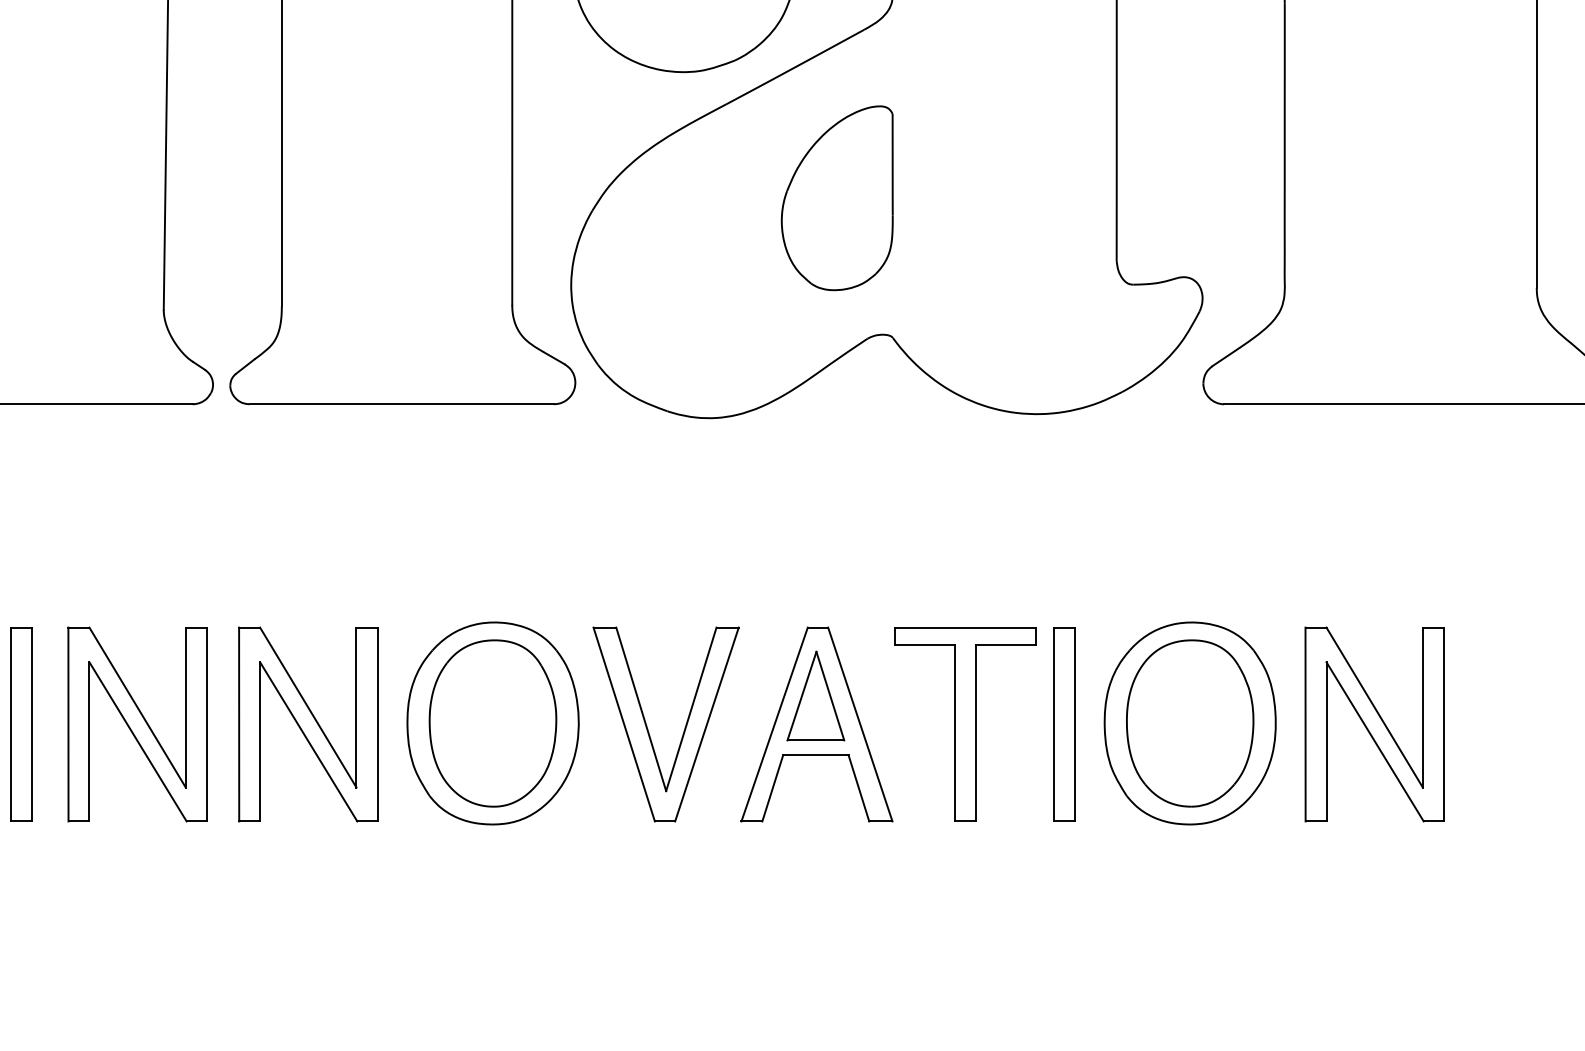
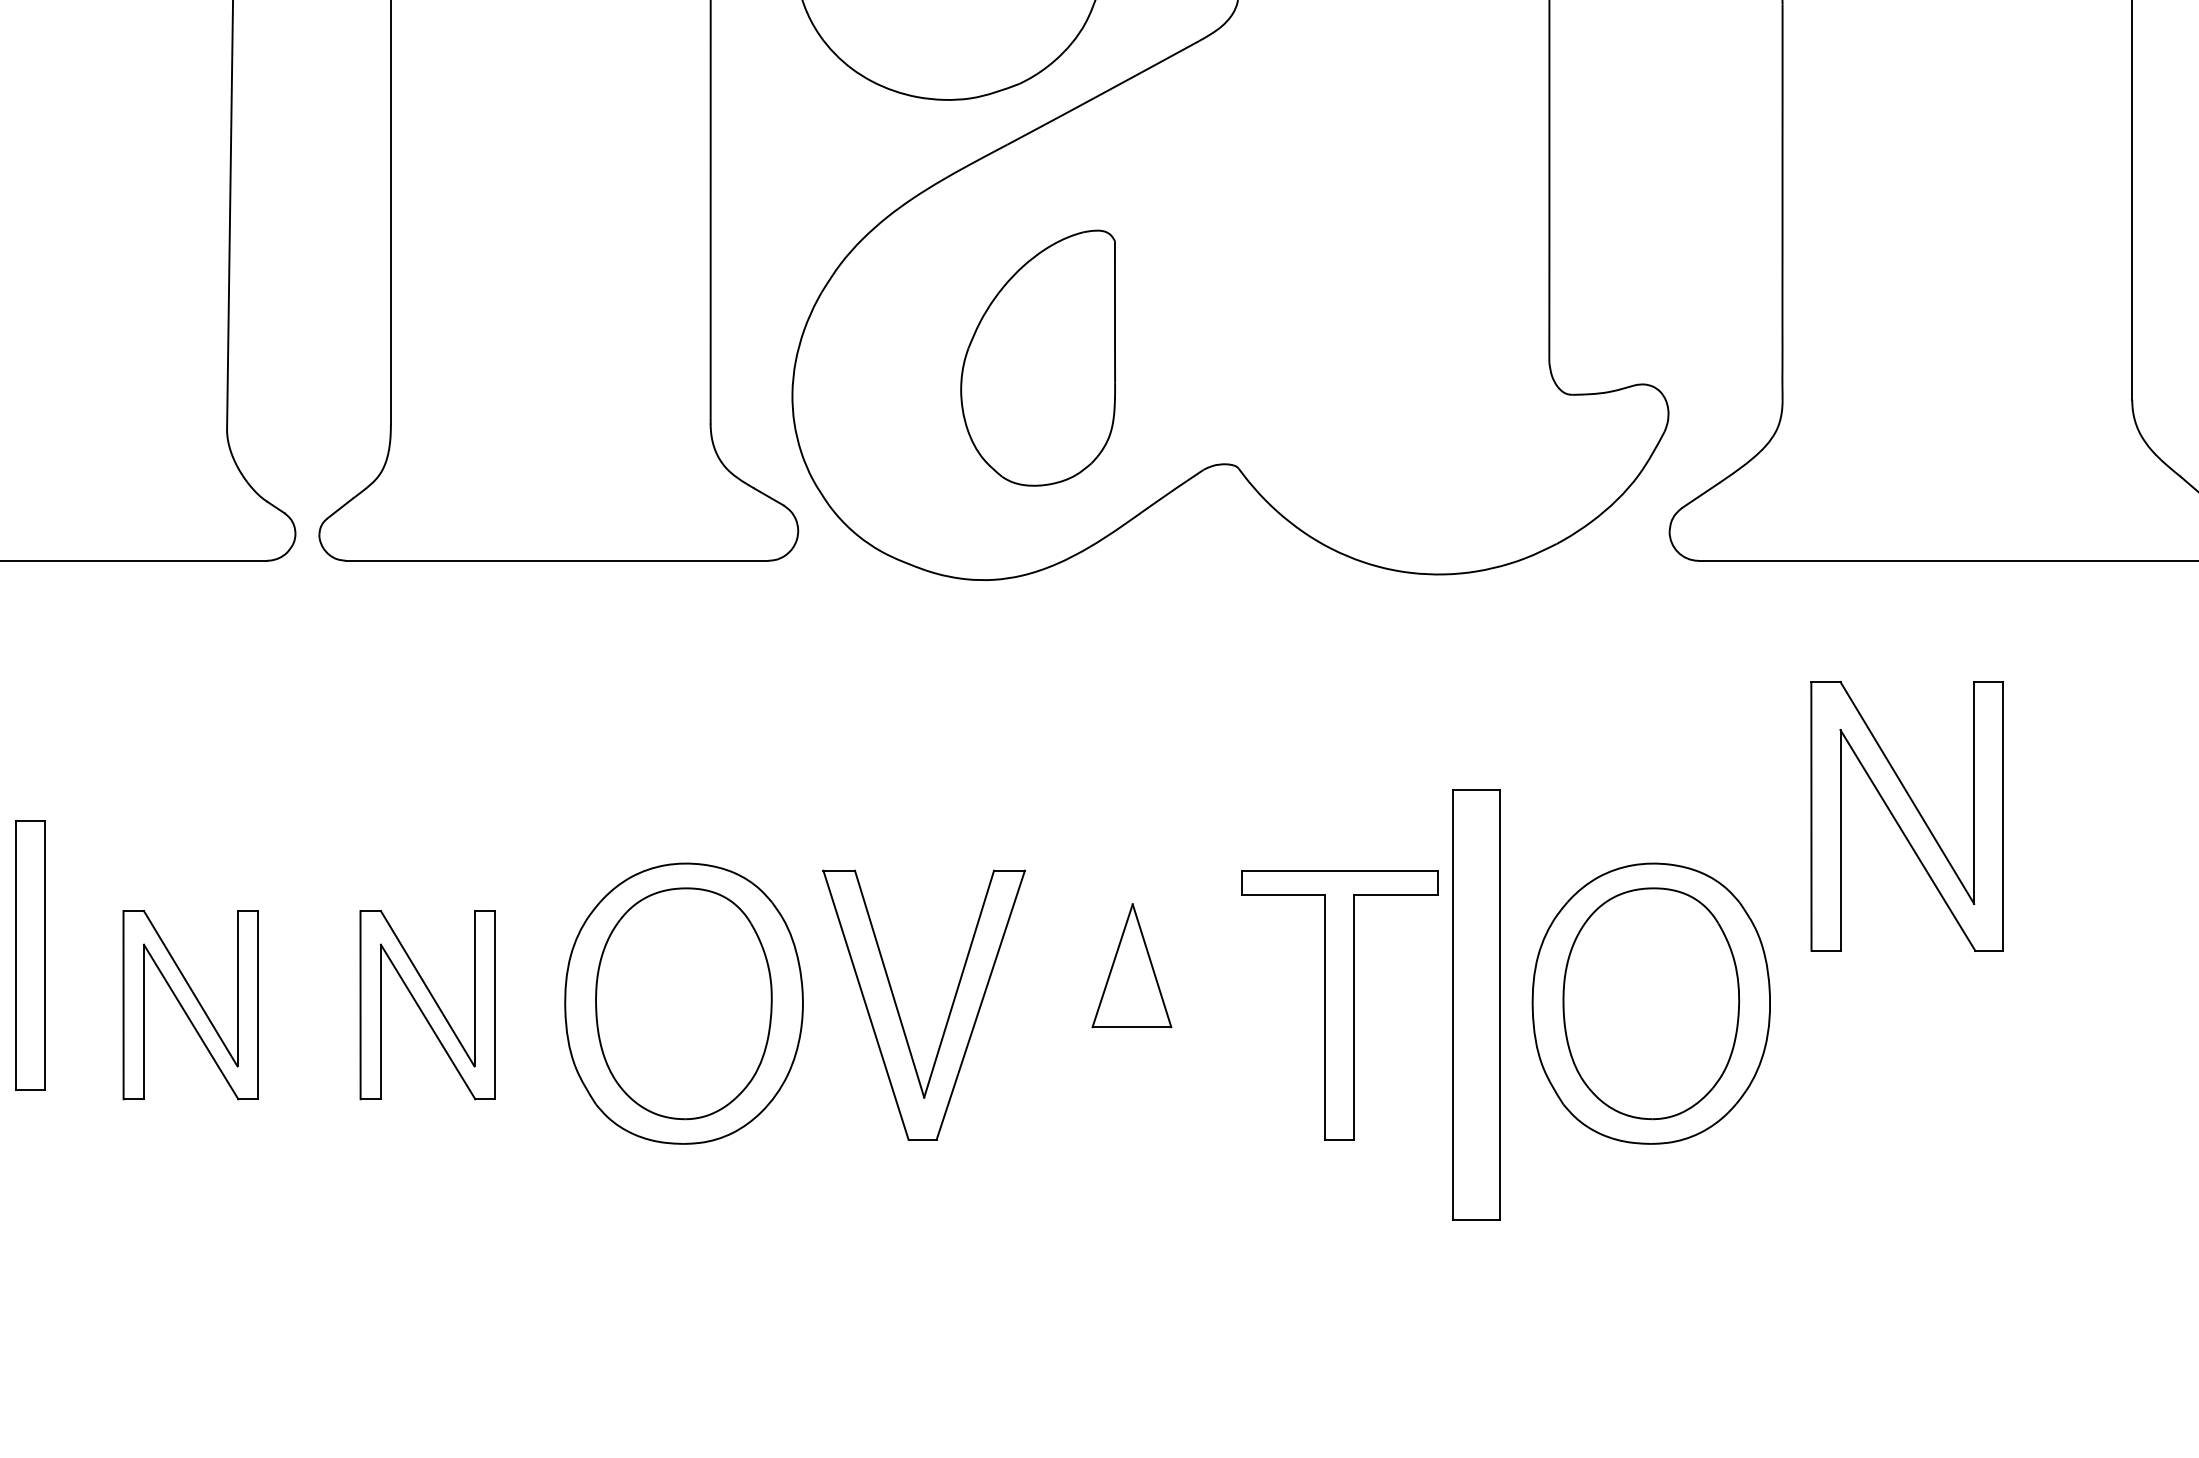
part: (836, 198) -> (1037, 358), moved
part: (21, 724) -> (29, 955), moved
part: (137, 724) -> (190, 1005), size x0.7
part: (308, 724) -> (427, 1005), size x0.7
part: (816, 724) -> (1132, 1005), removed
part: (1064, 724) -> (1476, 1005), size x1.6
part: (1374, 724) -> (1907, 816), moved

